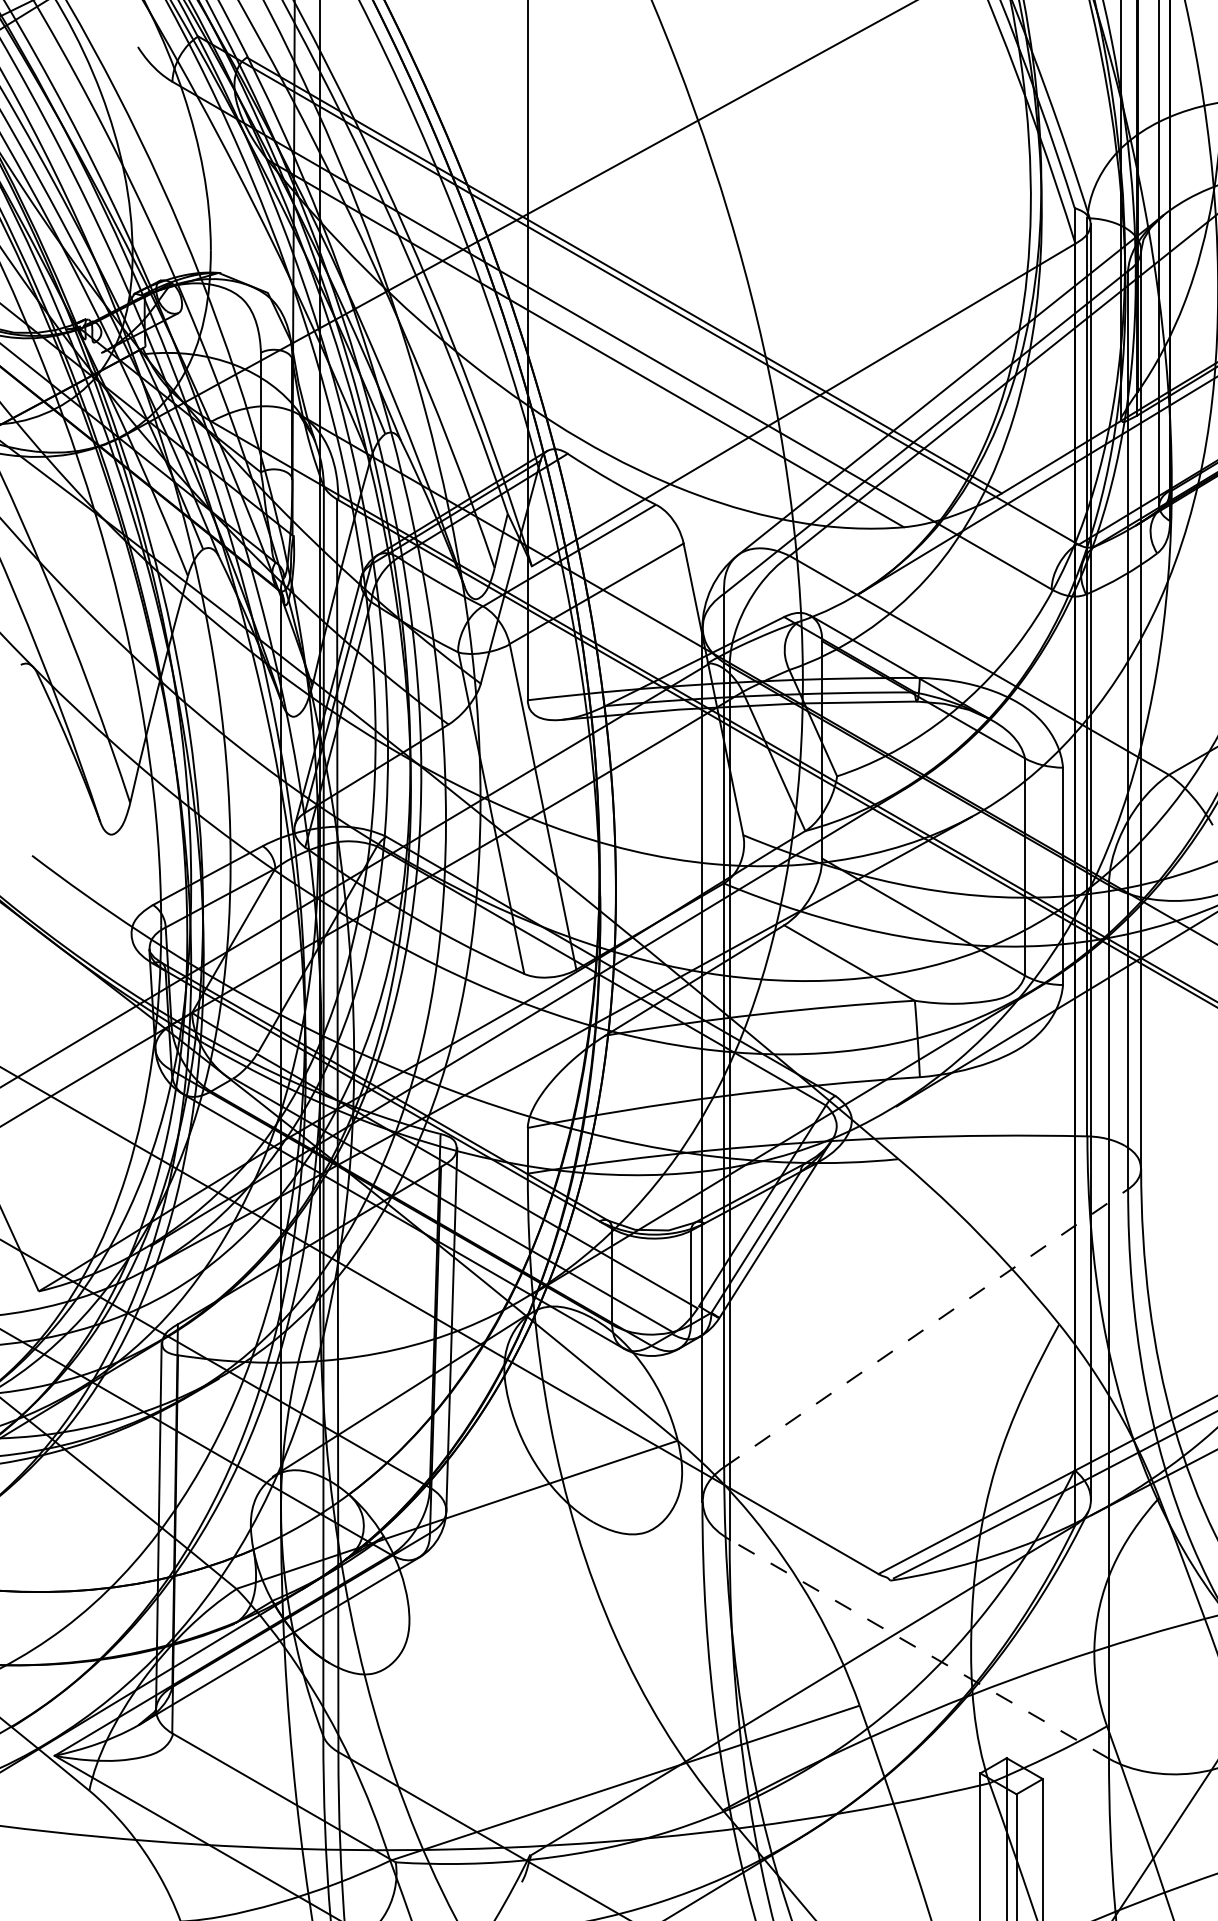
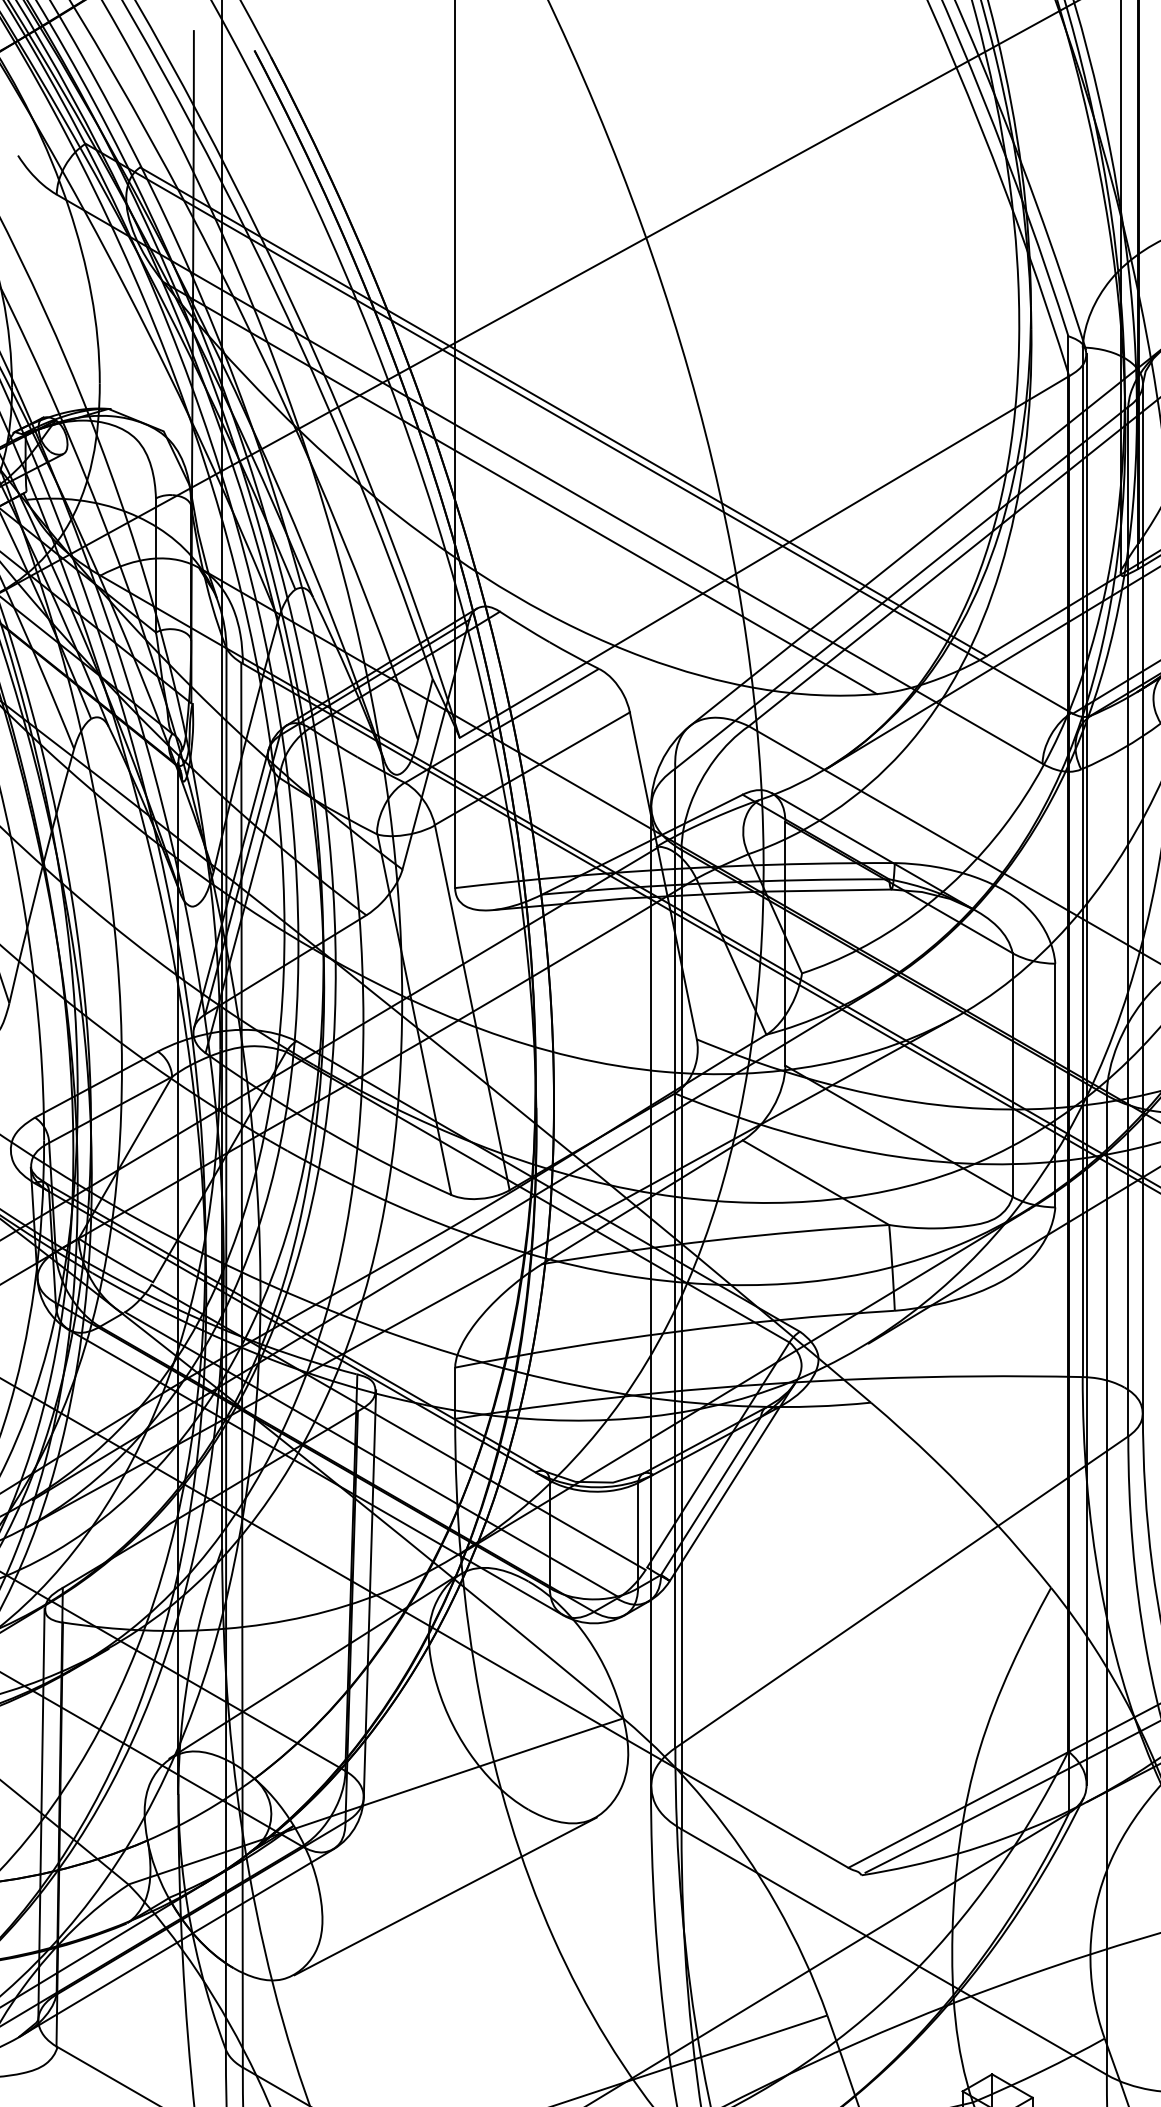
line: (926, 1327) -> (902, 1591), dashed -> solid
line: (518, 1599) -> (444, 1896), added
line: (919, 1649) -> (894, 1952), dashed -> solid

